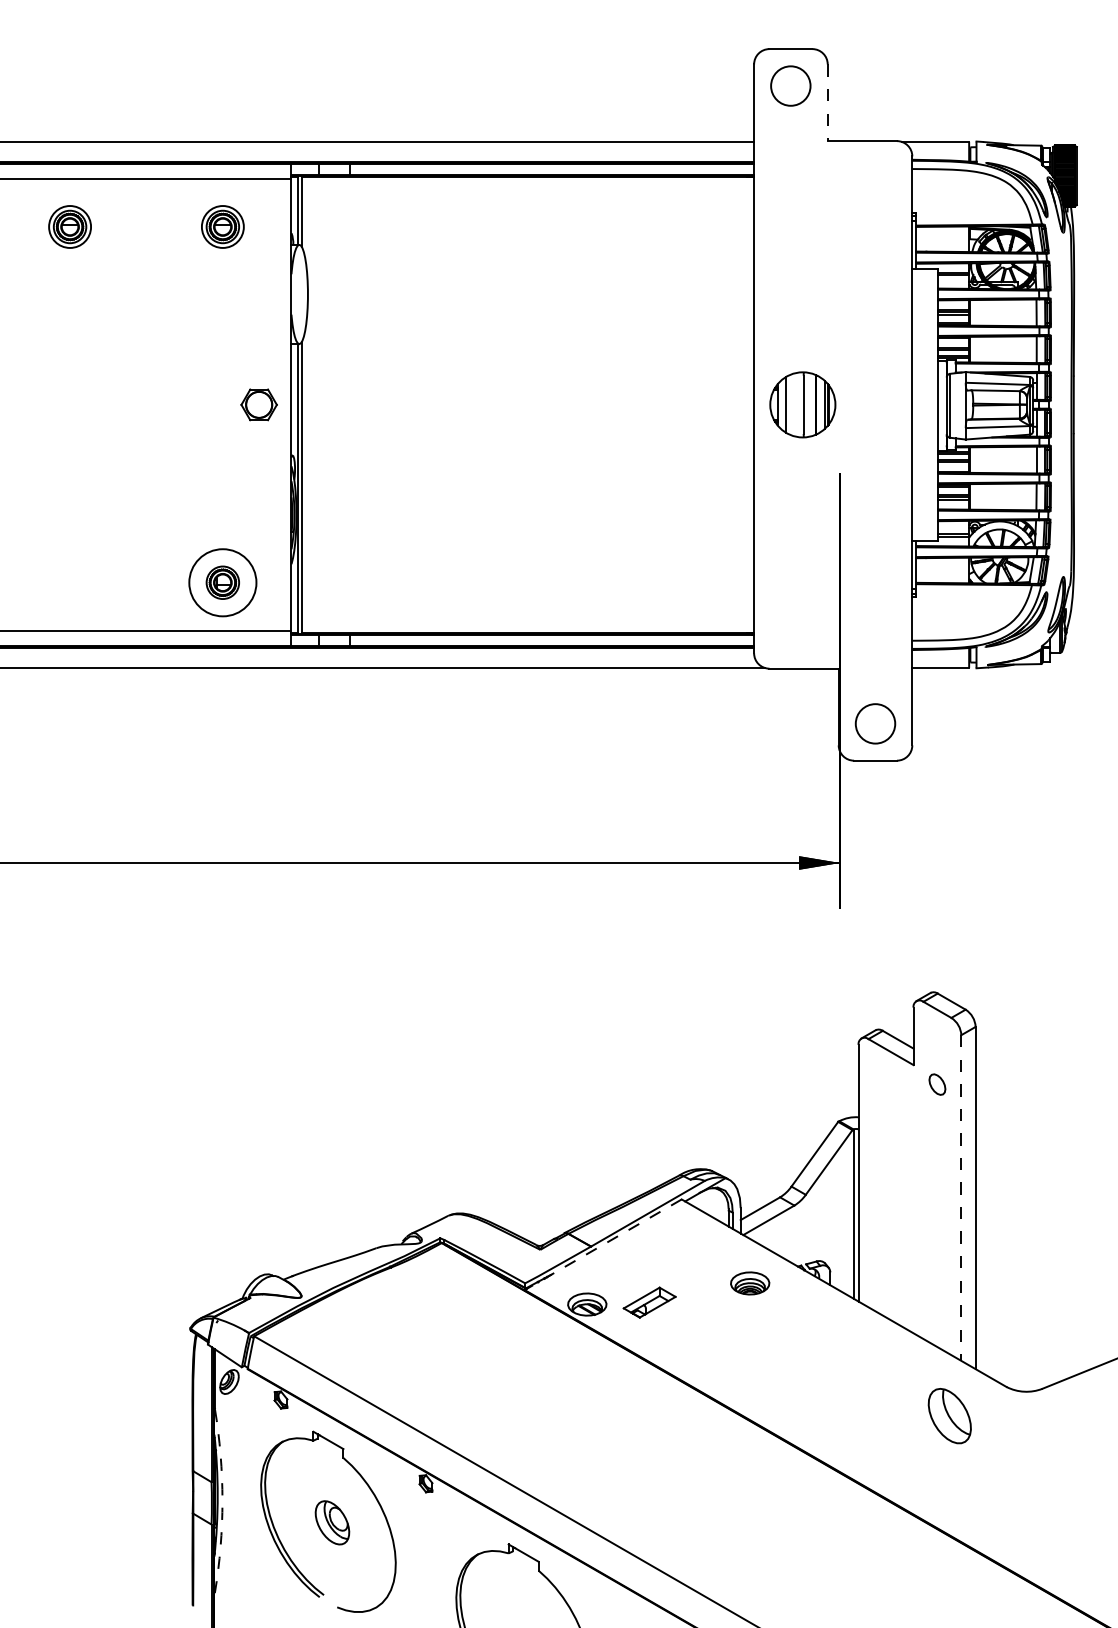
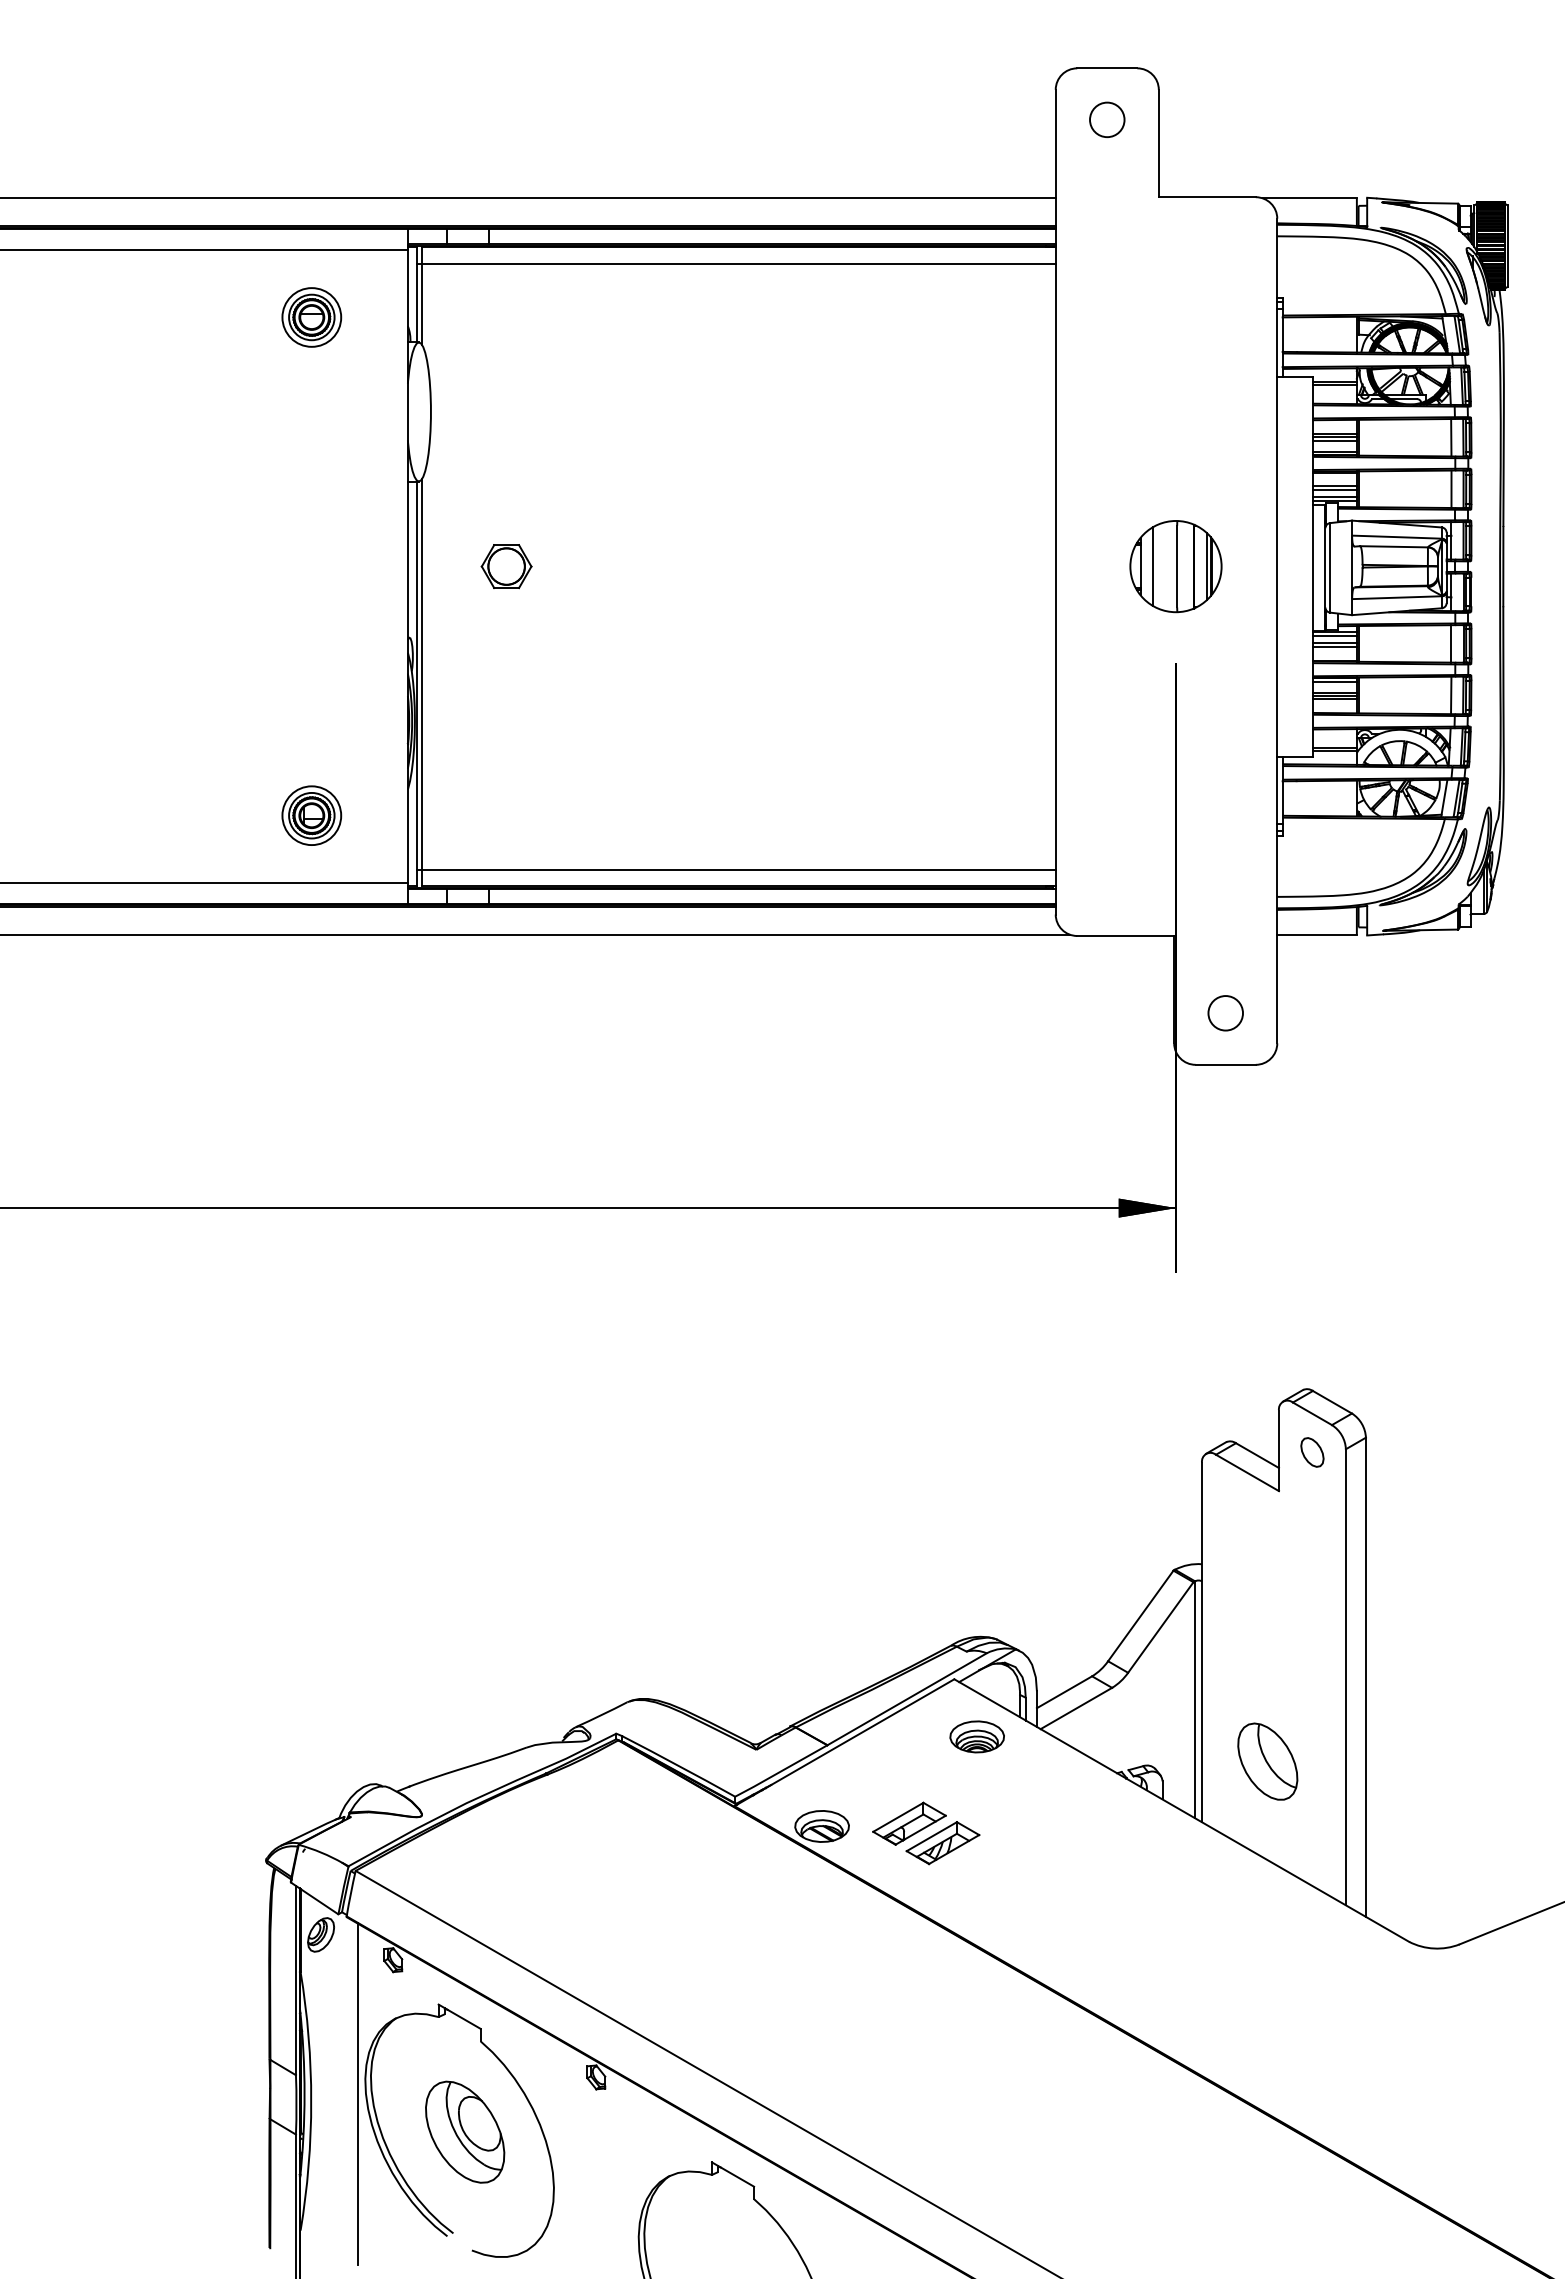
circle: (791, 85) -> (1107, 119), size x0.62
line: (827, 102) -> (1158, 143), dashed -> solid
line: (526, 188) -> (736, 263), added
part: (69, 227) -> (97, 317), removed
part: (259, 404) -> (506, 566), moved
part: (802, 404) -> (1175, 566), moved
circle: (222, 582) -> (311, 815), size x0.62
line: (526, 621) -> (736, 869), added
circle: (875, 724) -> (1225, 1013), size x0.62
part: (937, 1084) -> (1312, 1452), moved
line: (961, 1198) -> (1345, 1677), dashed -> solid
line: (603, 1244) -> (844, 1742), dashed -> solid
part: (749, 1283) -> (976, 1736), moved
part: (673, 1316) -> (942, 1843), added
part: (949, 1415) -> (1267, 1761), moved
line: (255, 1495) -> (357, 2093), added
arc: (222, 1500) -> (311, 2101), dashed -> solid
part: (332, 1522) -> (465, 2131), size x1.67

